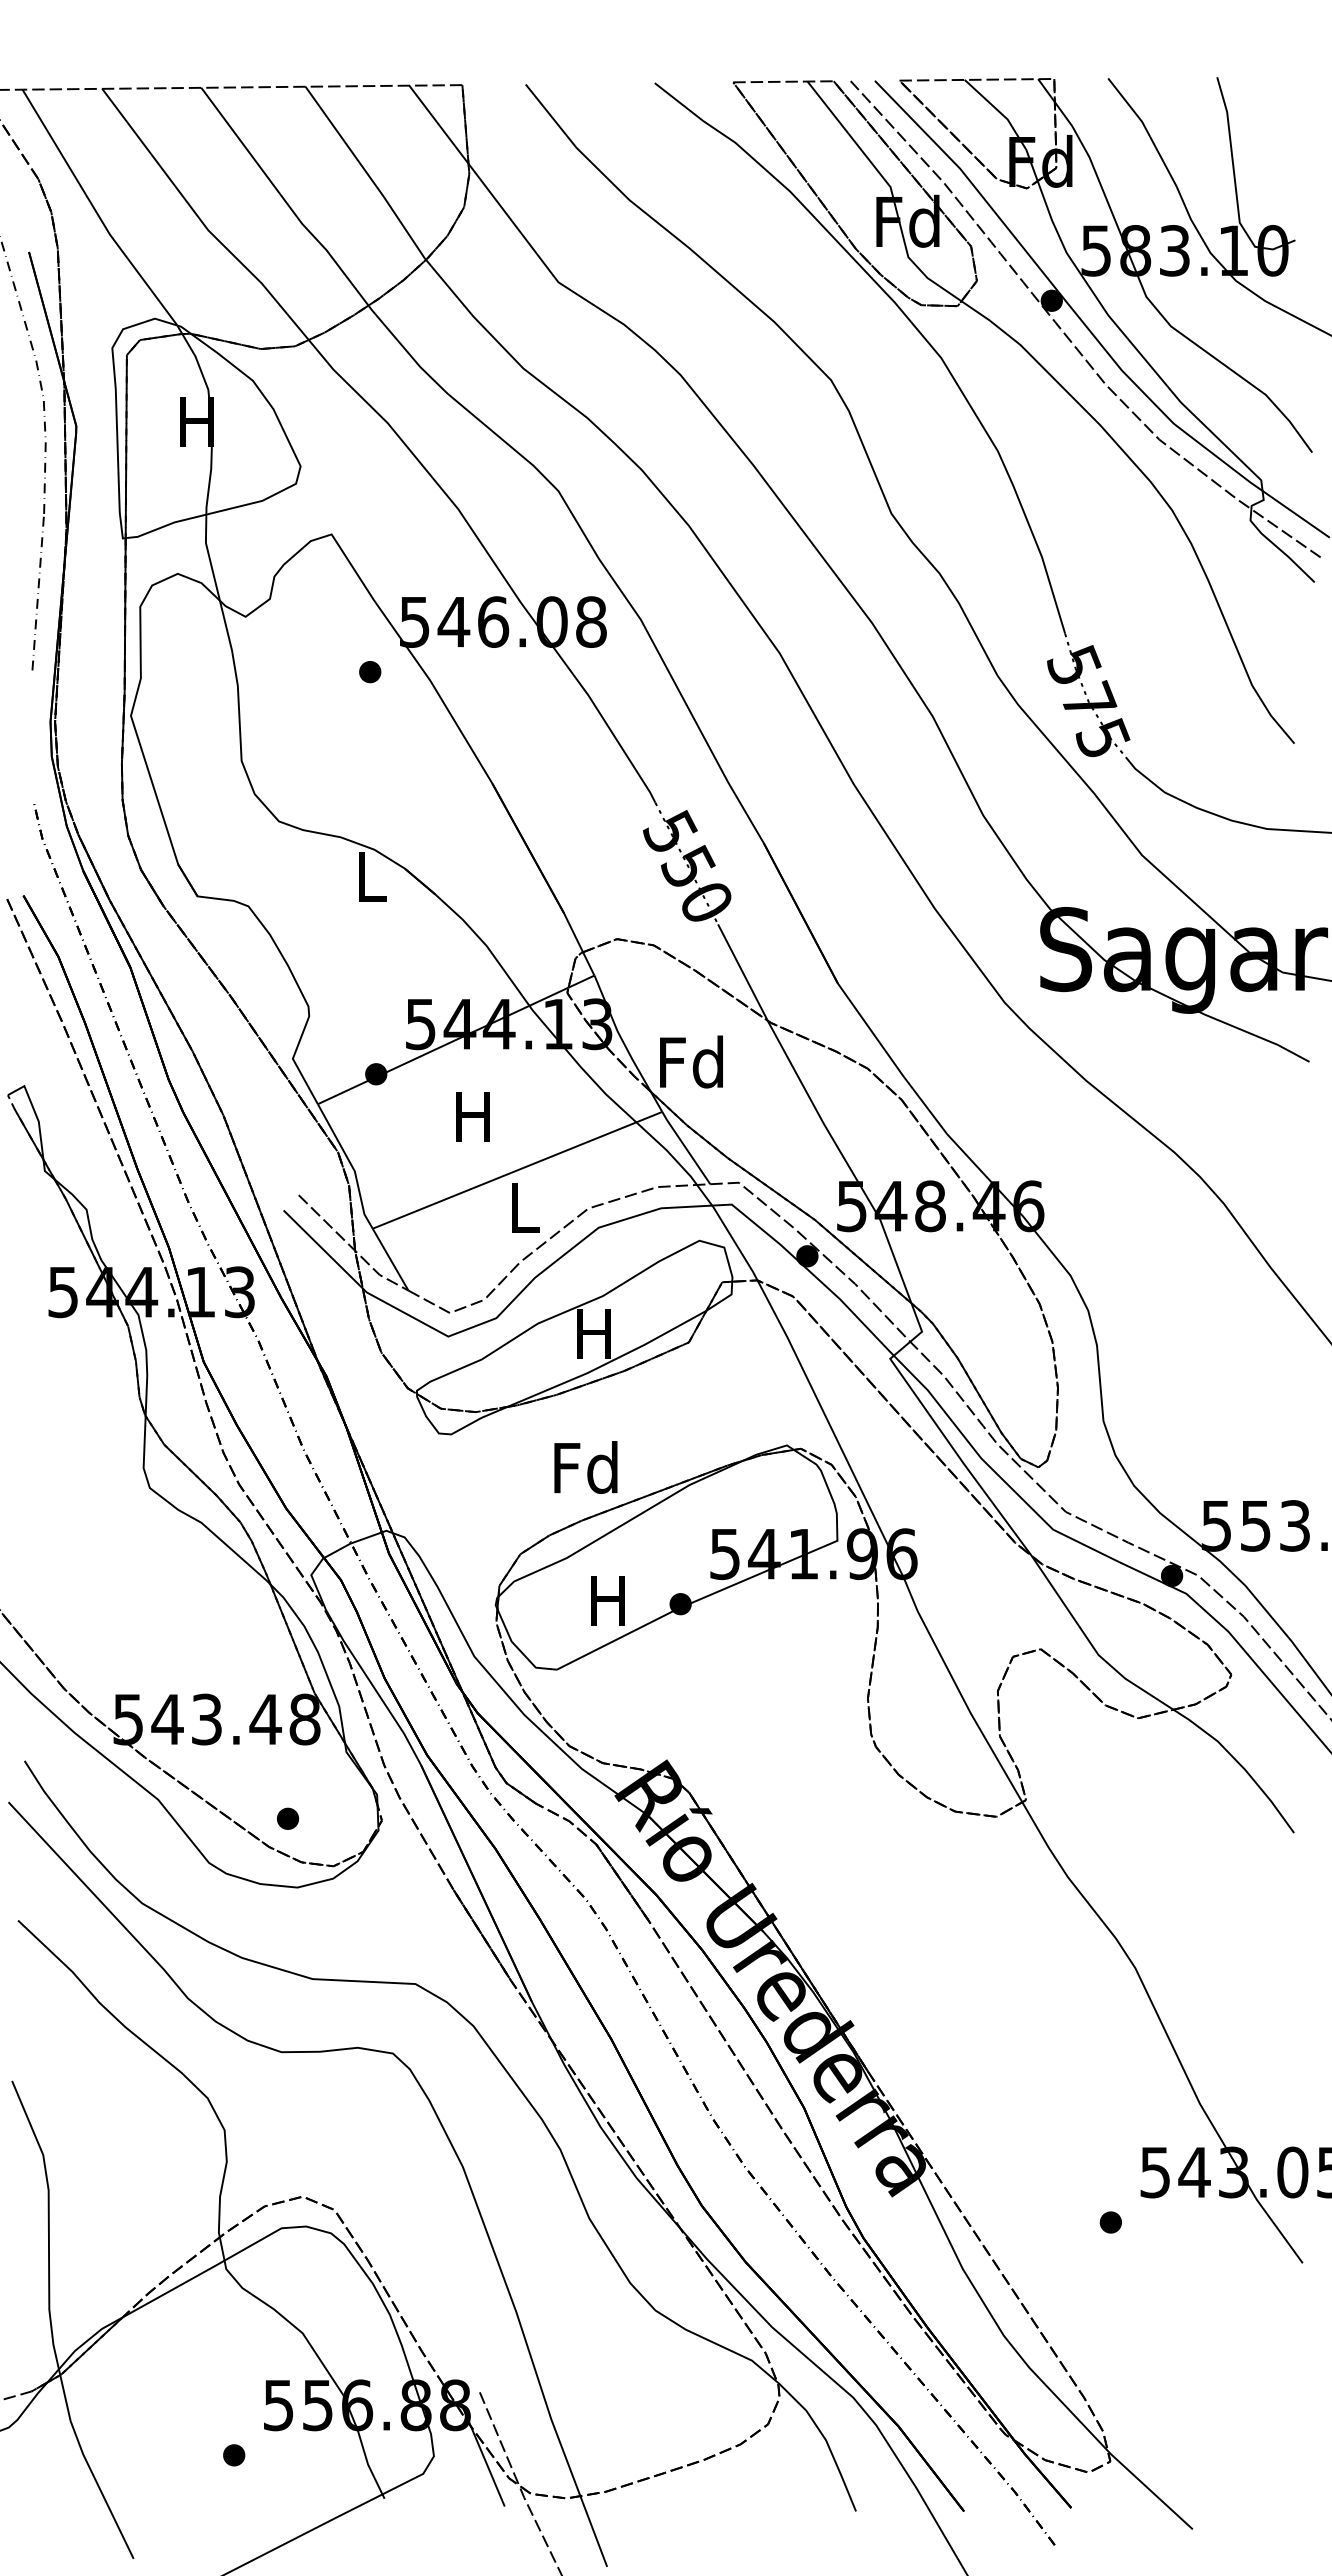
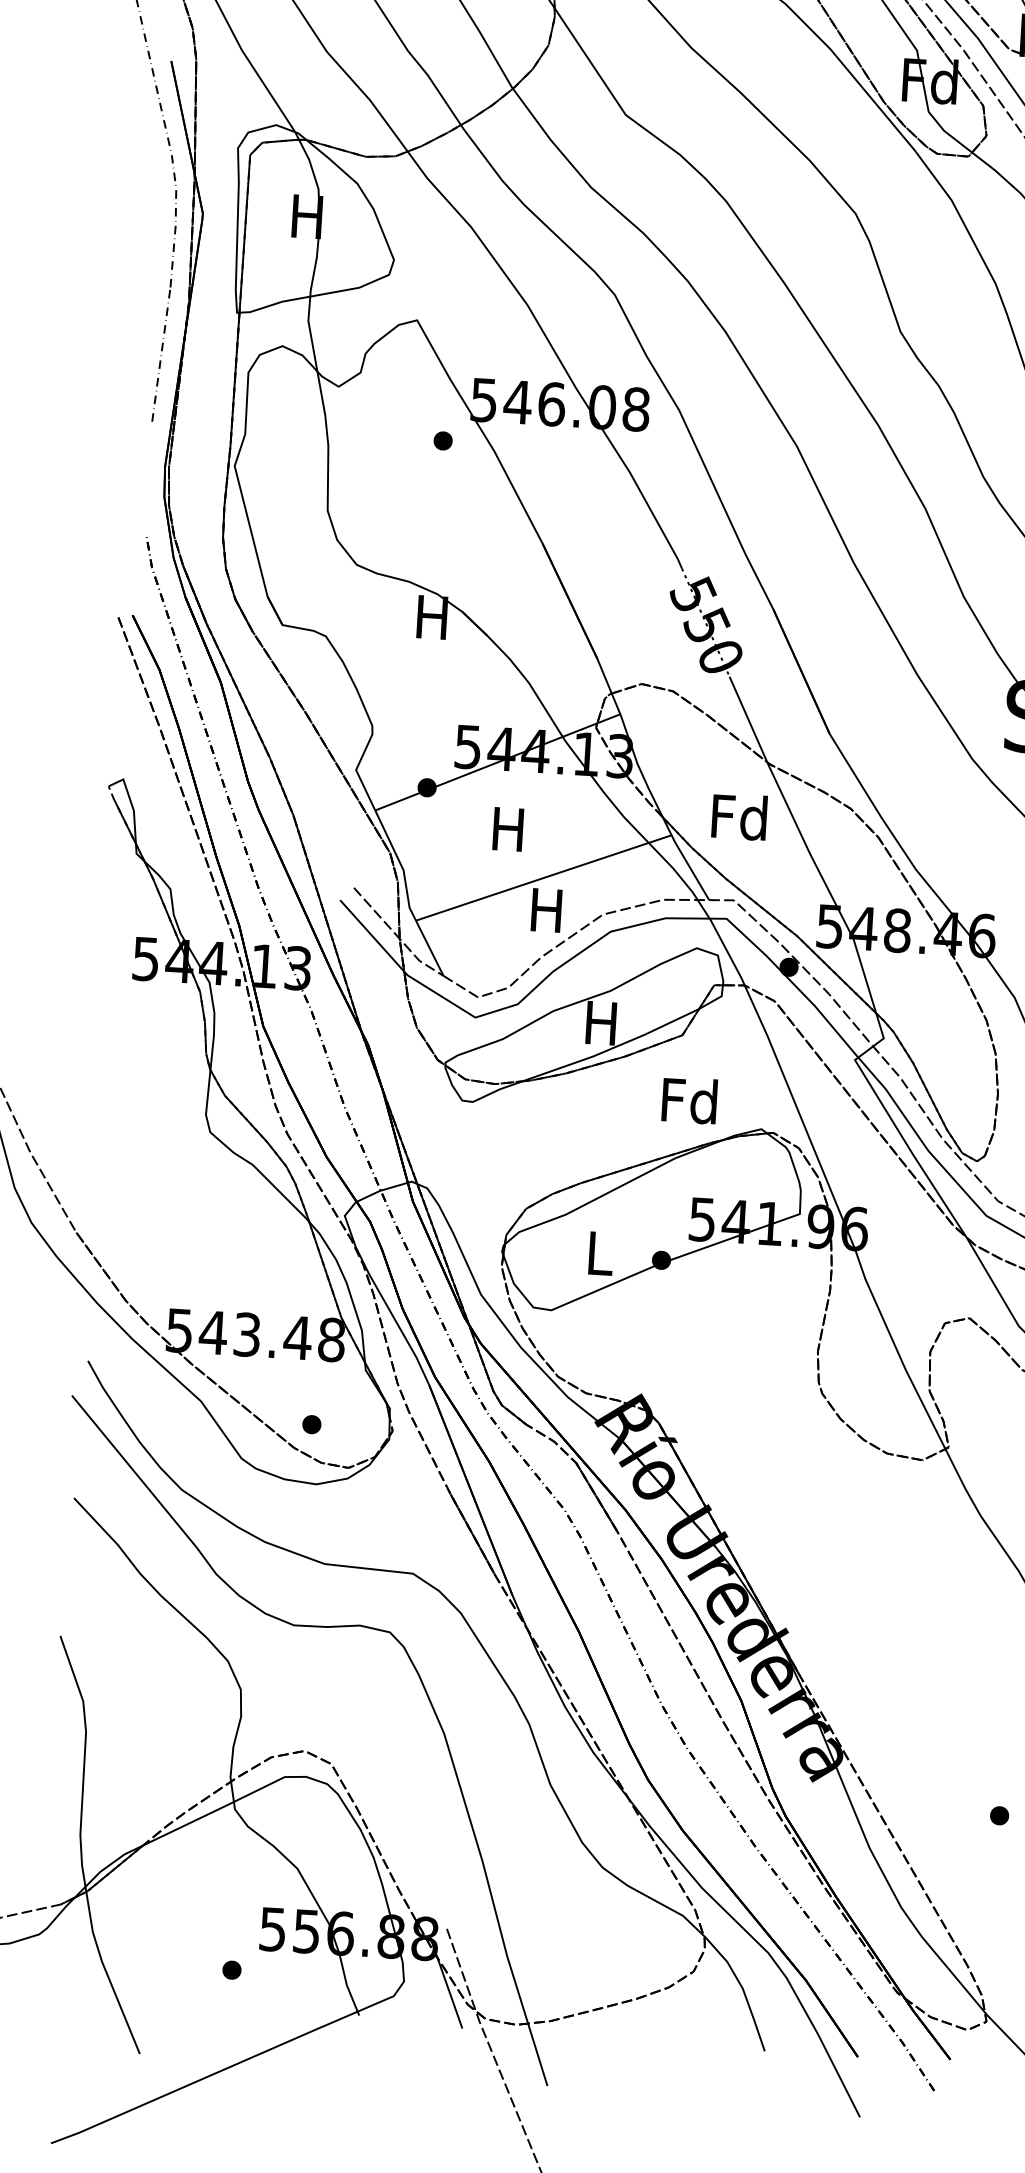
text: (369, 876) -> (431, 617), L -> H
text: (691, 1061) -> (739, 816), moved
text: (522, 1207) -> (546, 910), L -> H
text: (585, 1467) -> (689, 1100), moved
text: (607, 1600) -> (598, 1253), H -> L

